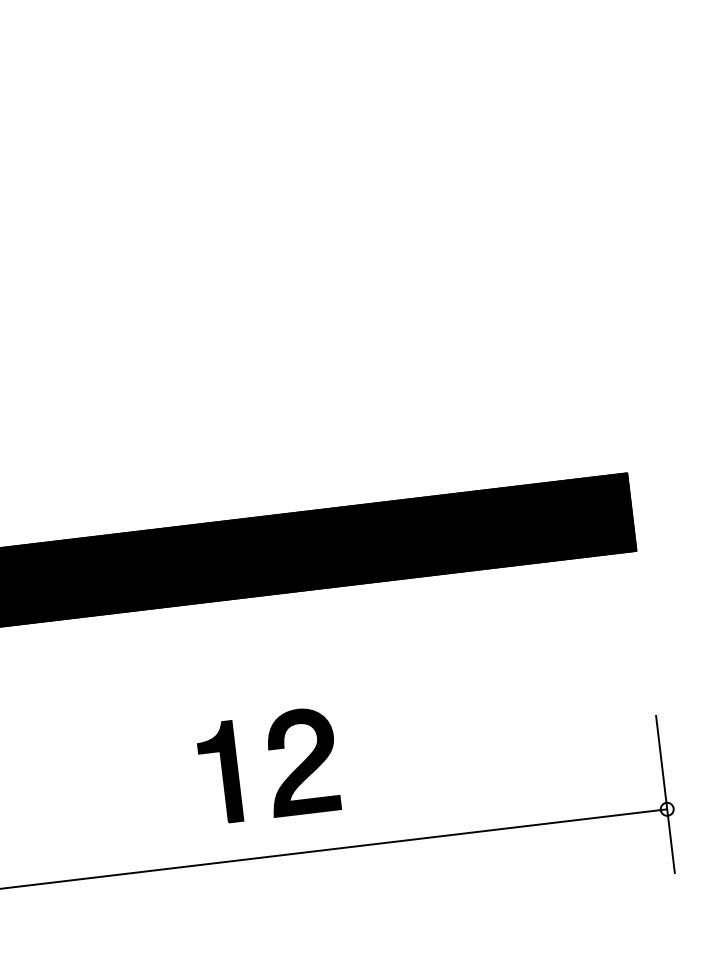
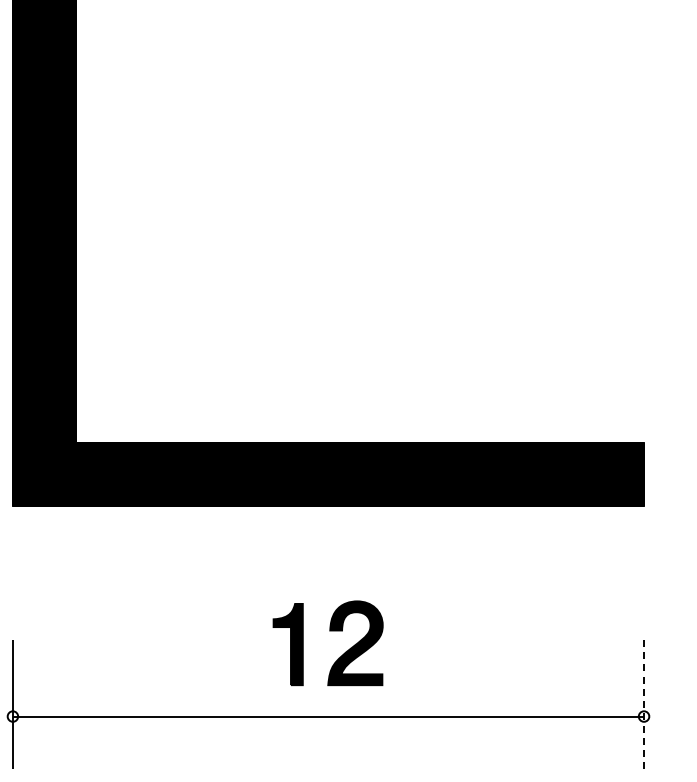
line: (666, 794) -> (644, 704), solid -> dashed

